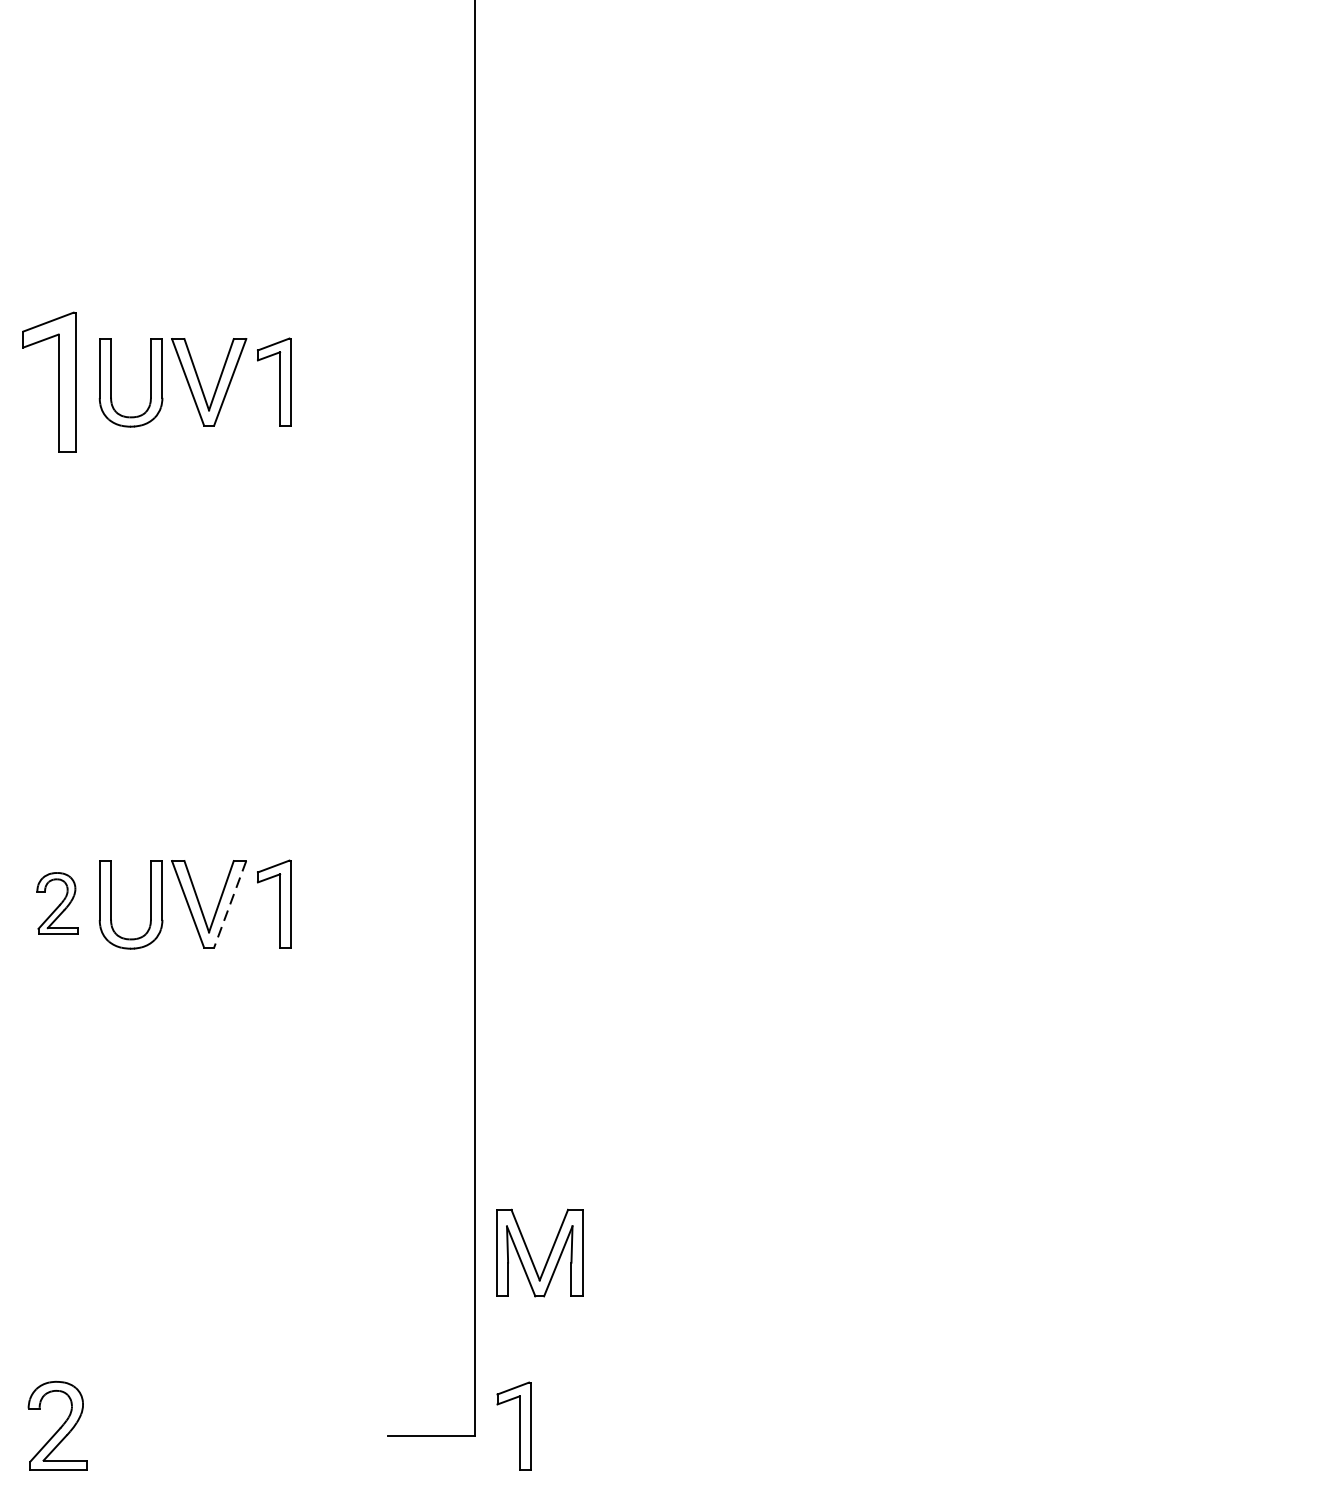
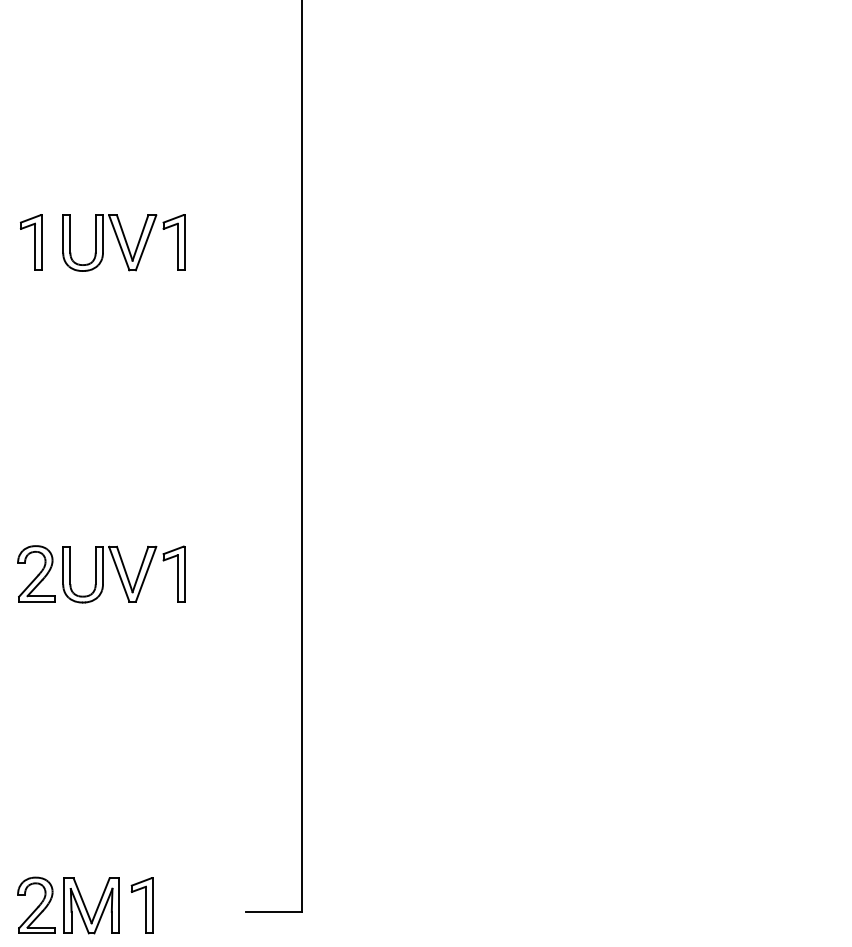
part: (49, 381) -> (31, 242), size x0.62
part: (57, 902) -> (36, 573), size x1.43
line: (229, 904) -> (145, 574), dashed -> solid
part: (539, 1252) -> (91, 905), moved
part: (512, 1425) -> (141, 905), moved

